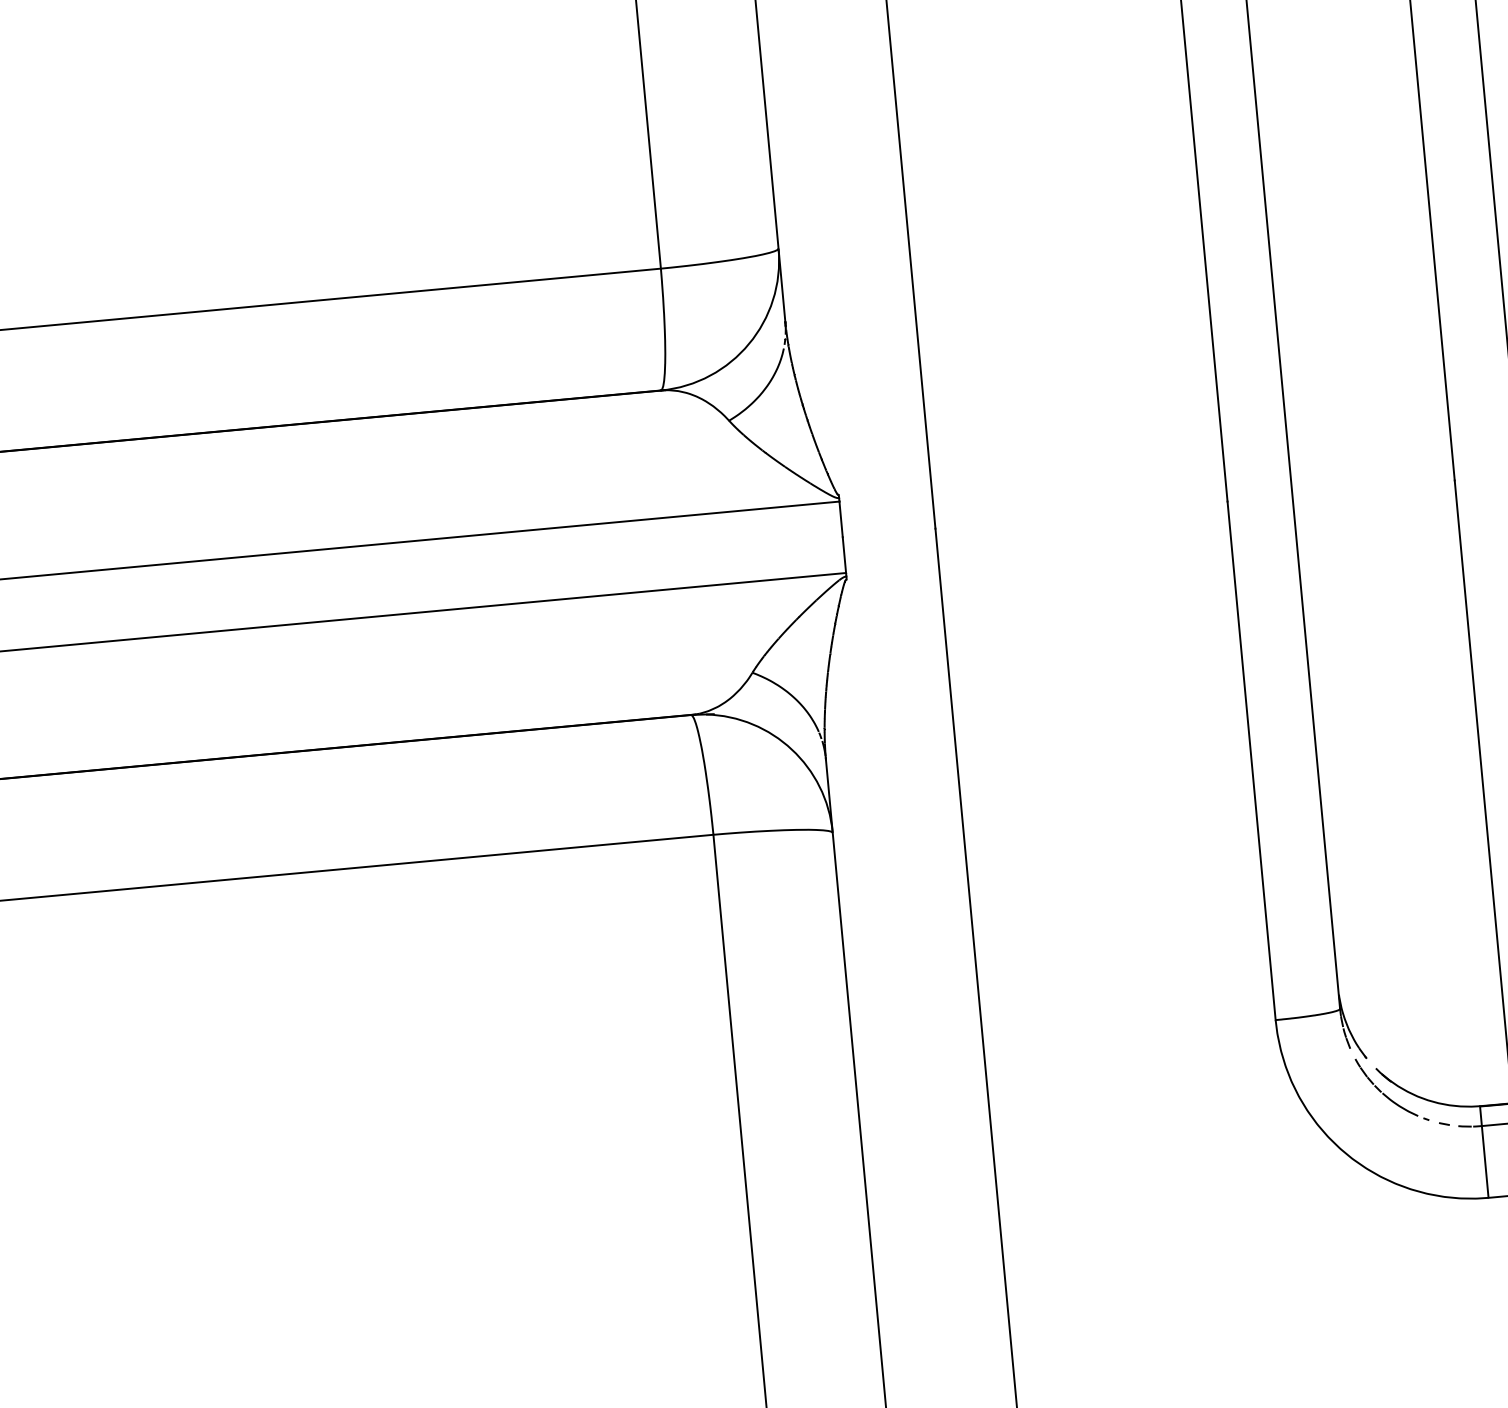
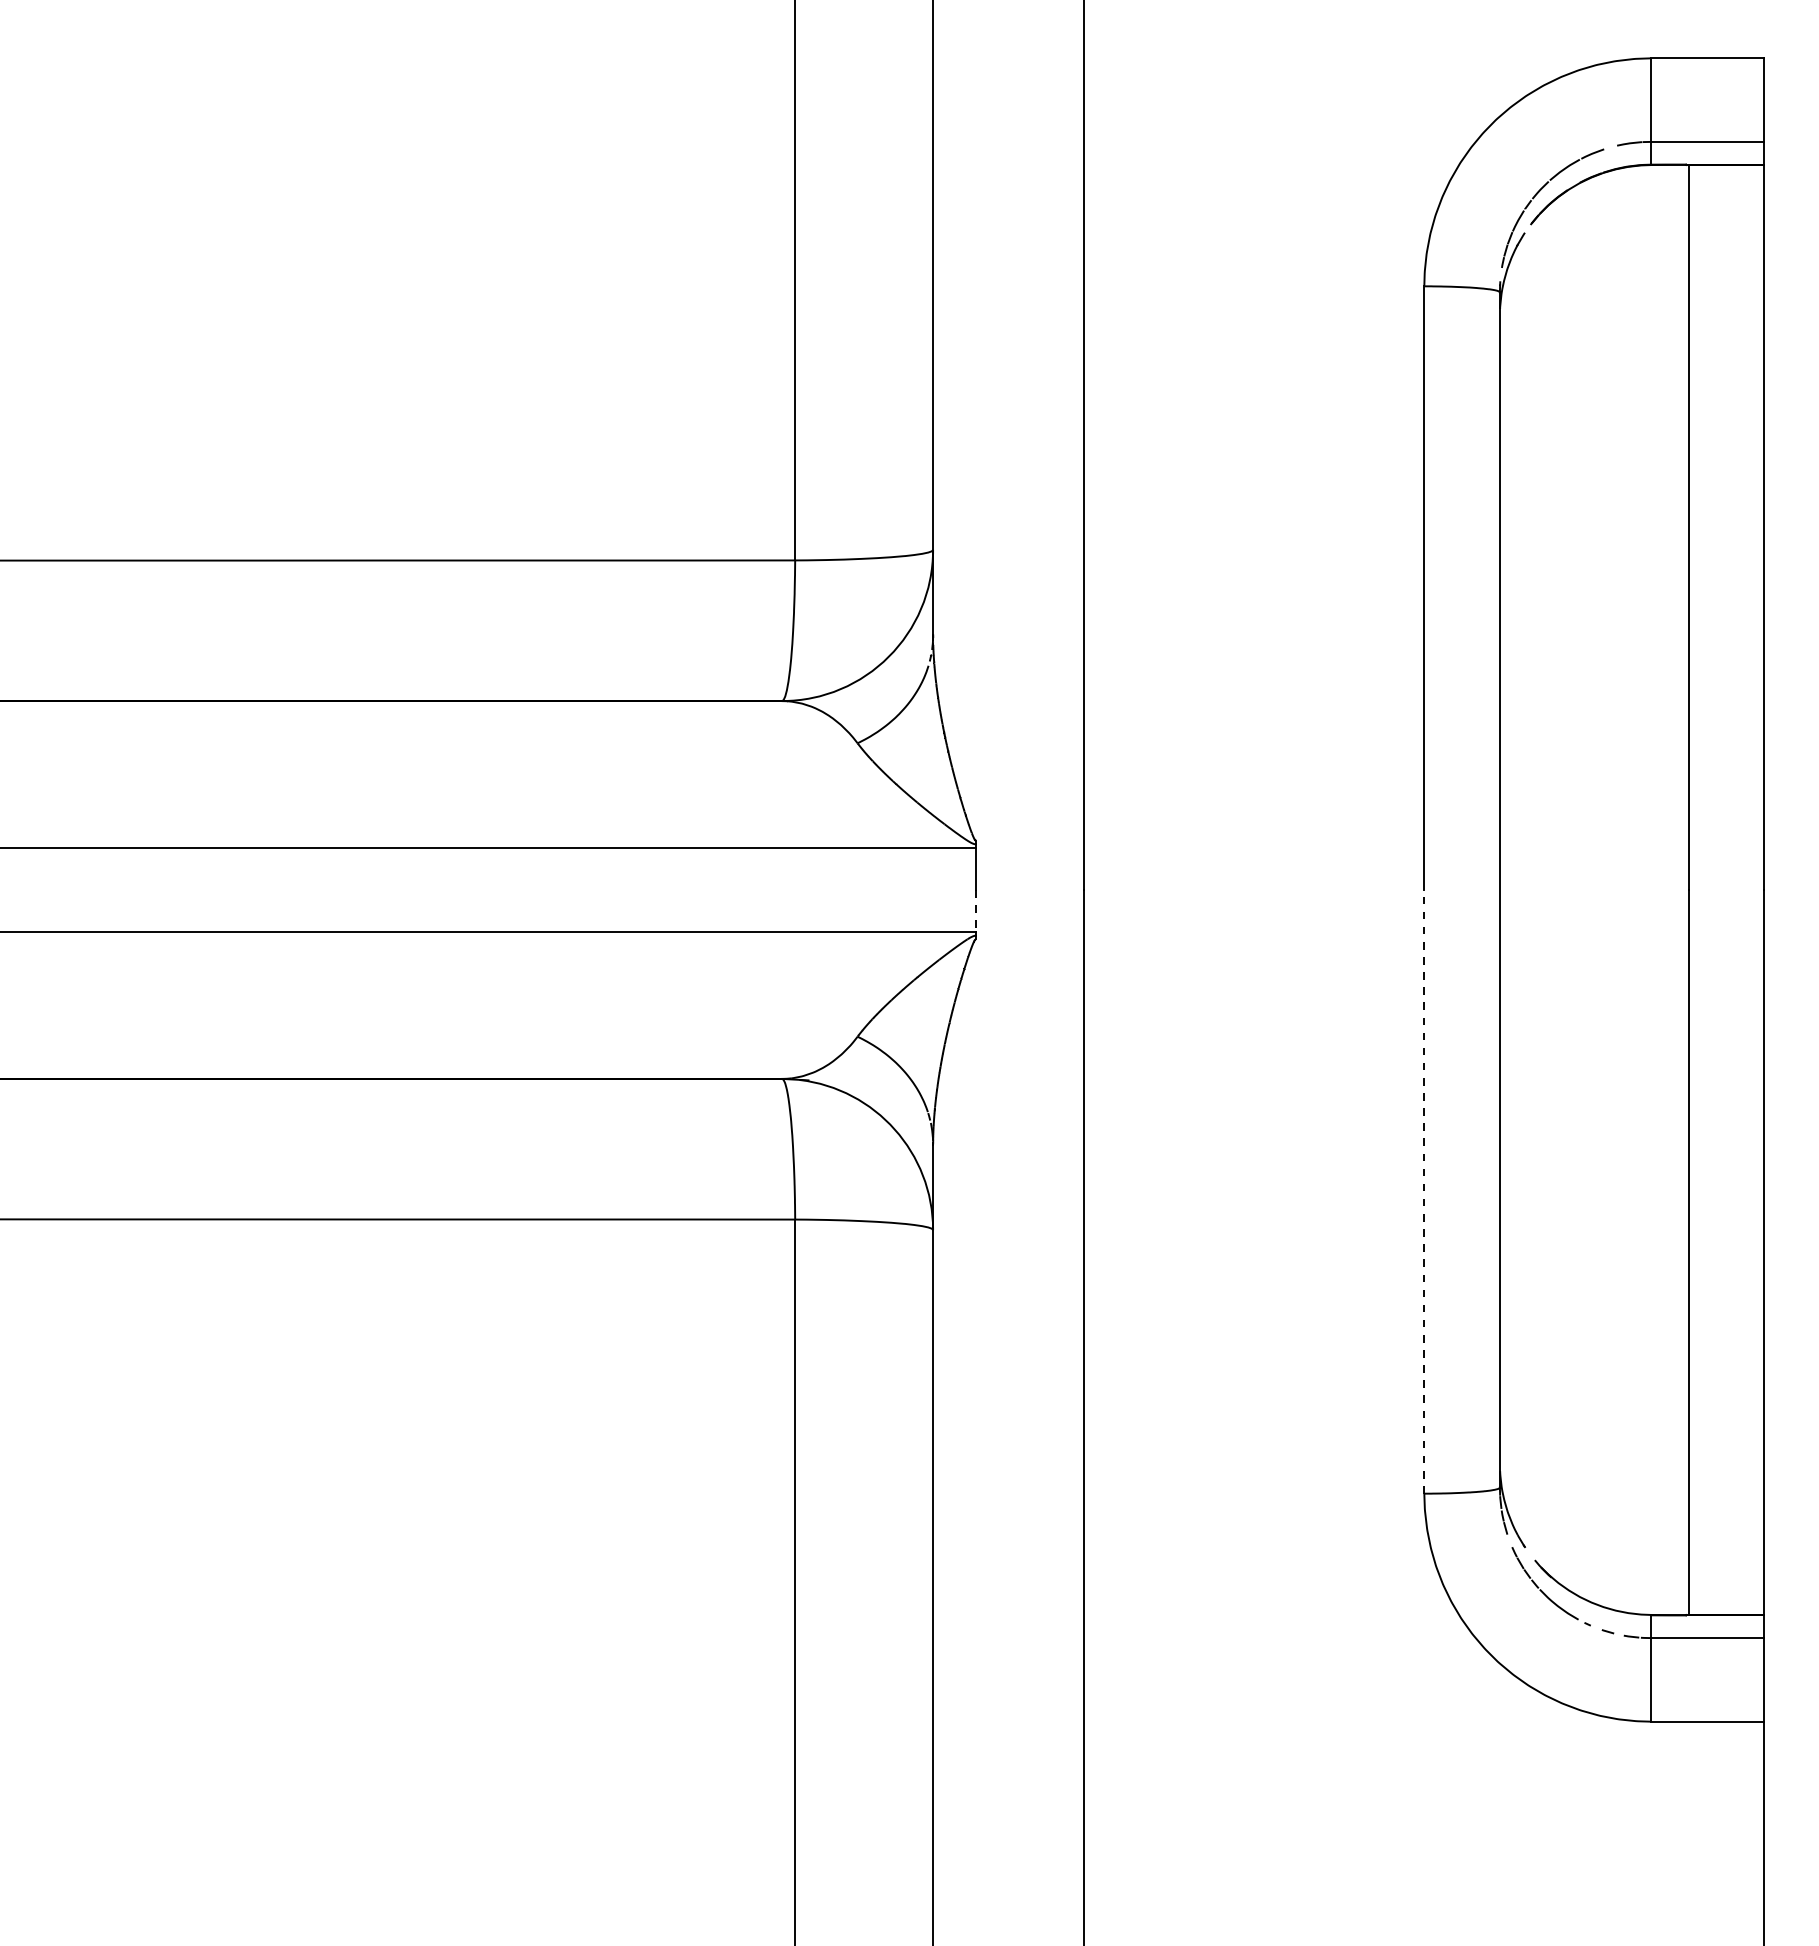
line: (844, 554) -> (976, 910), solid -> dashed
line: (1251, 760) -> (1424, 1191), solid -> dashed

